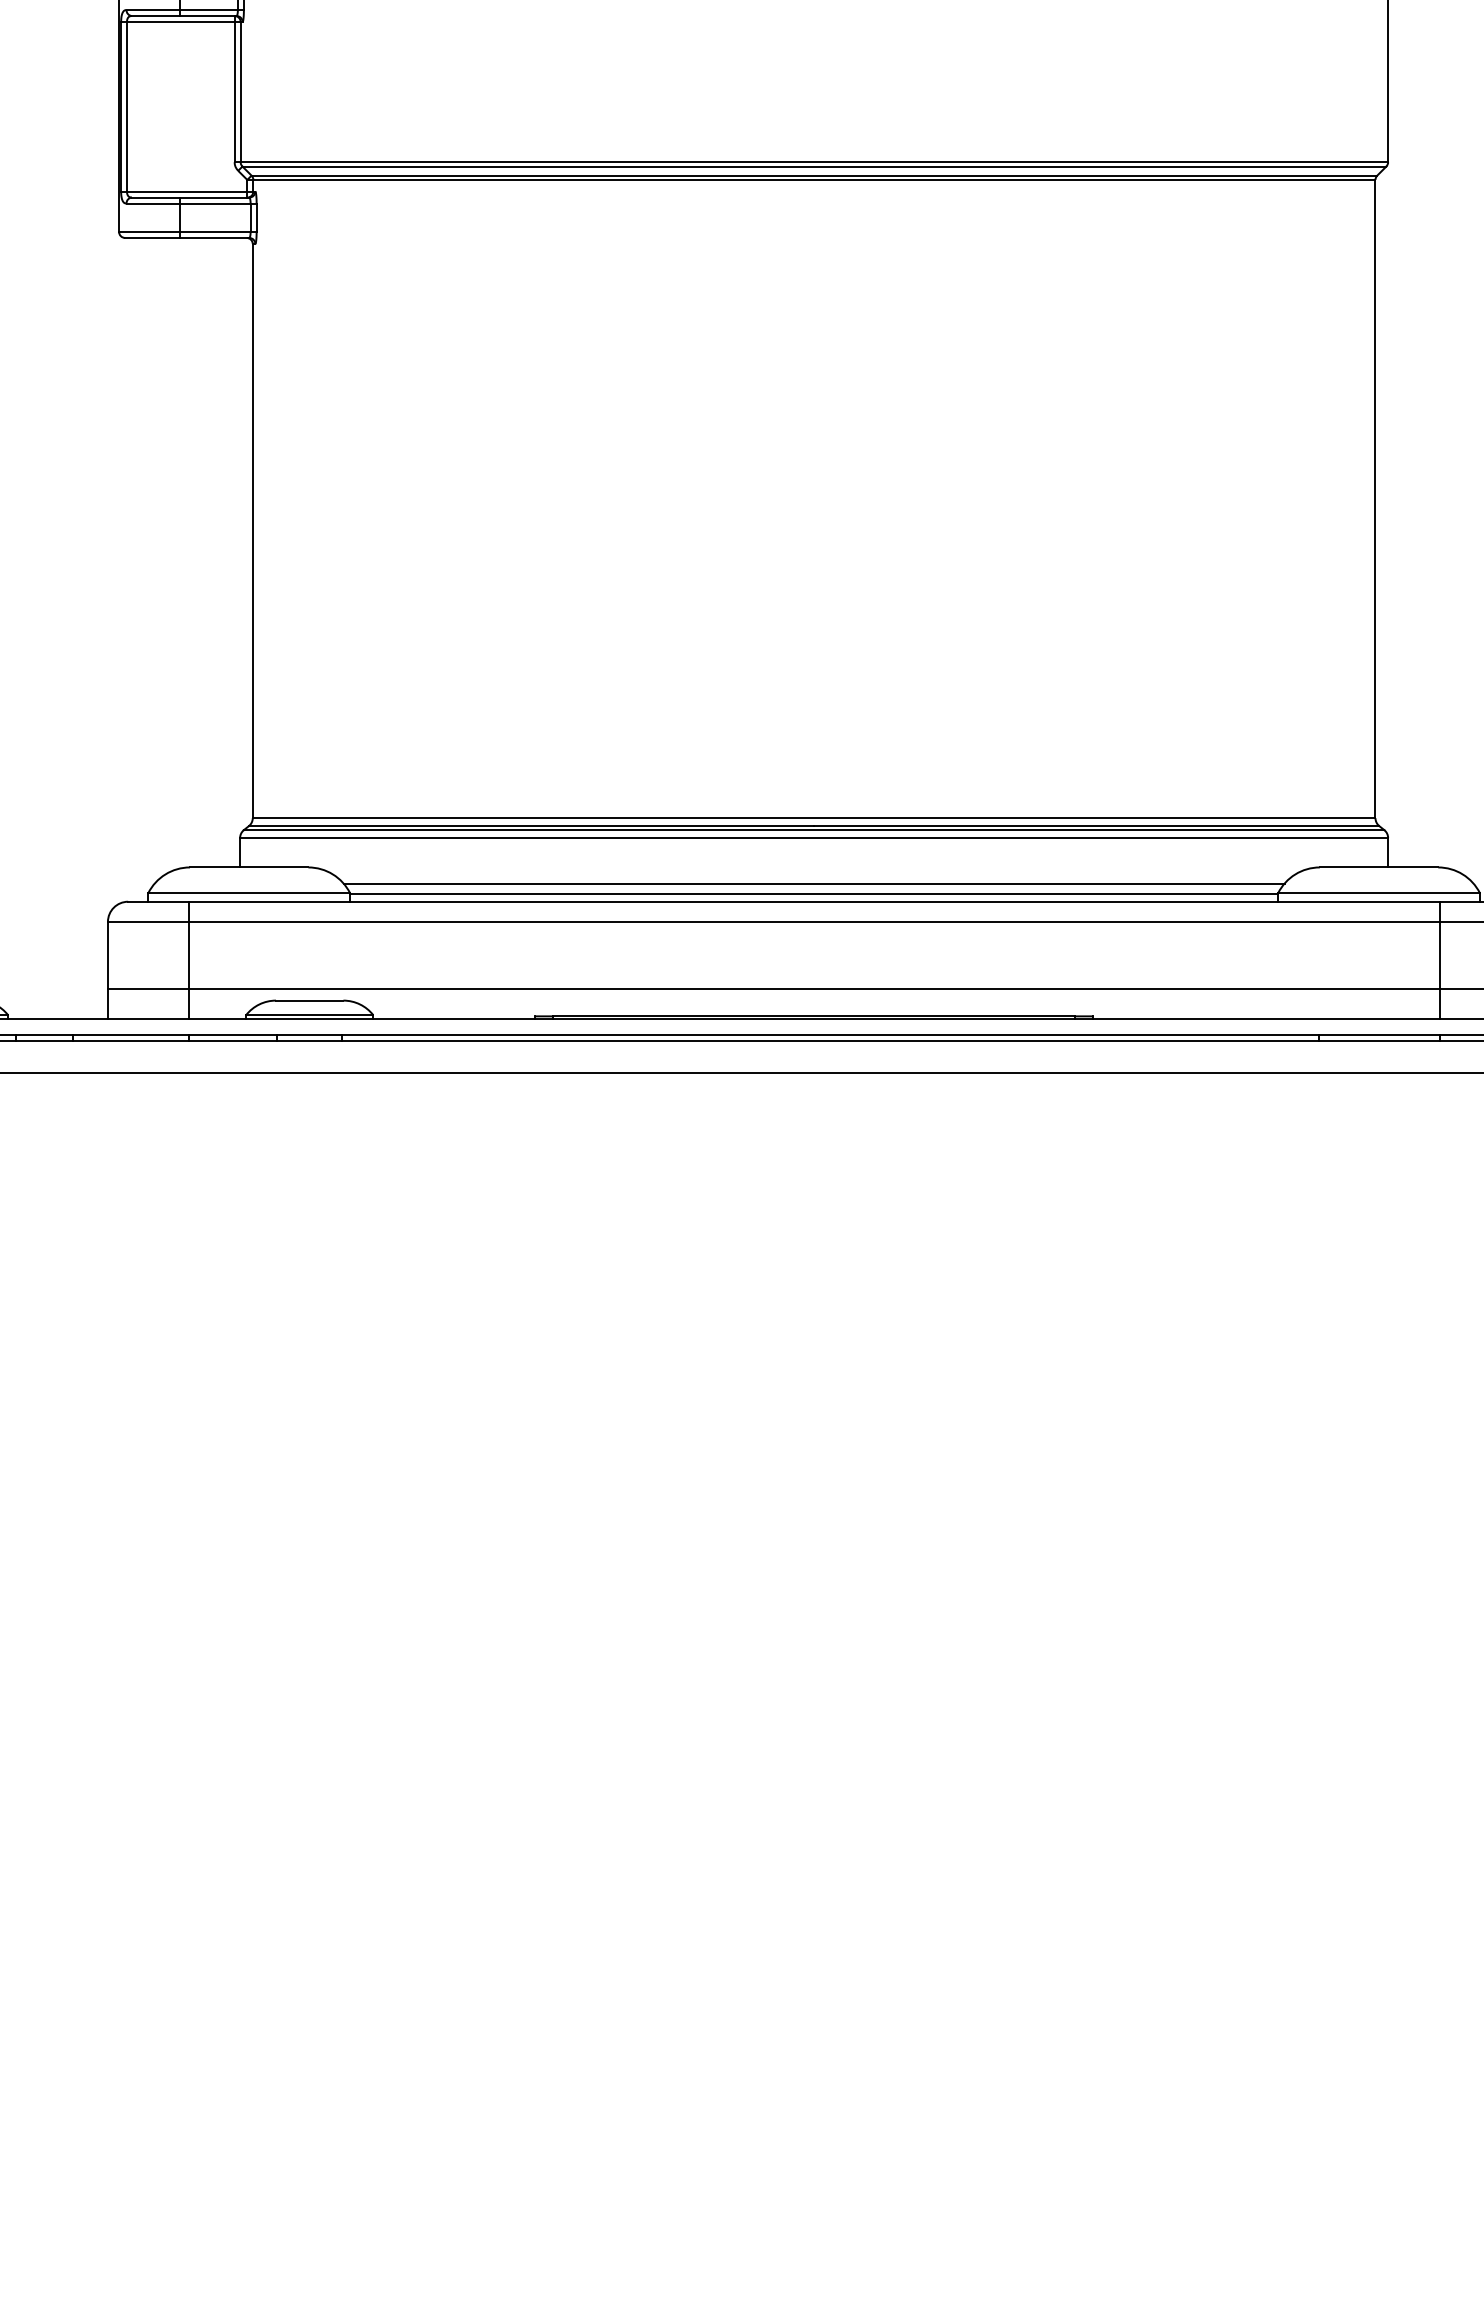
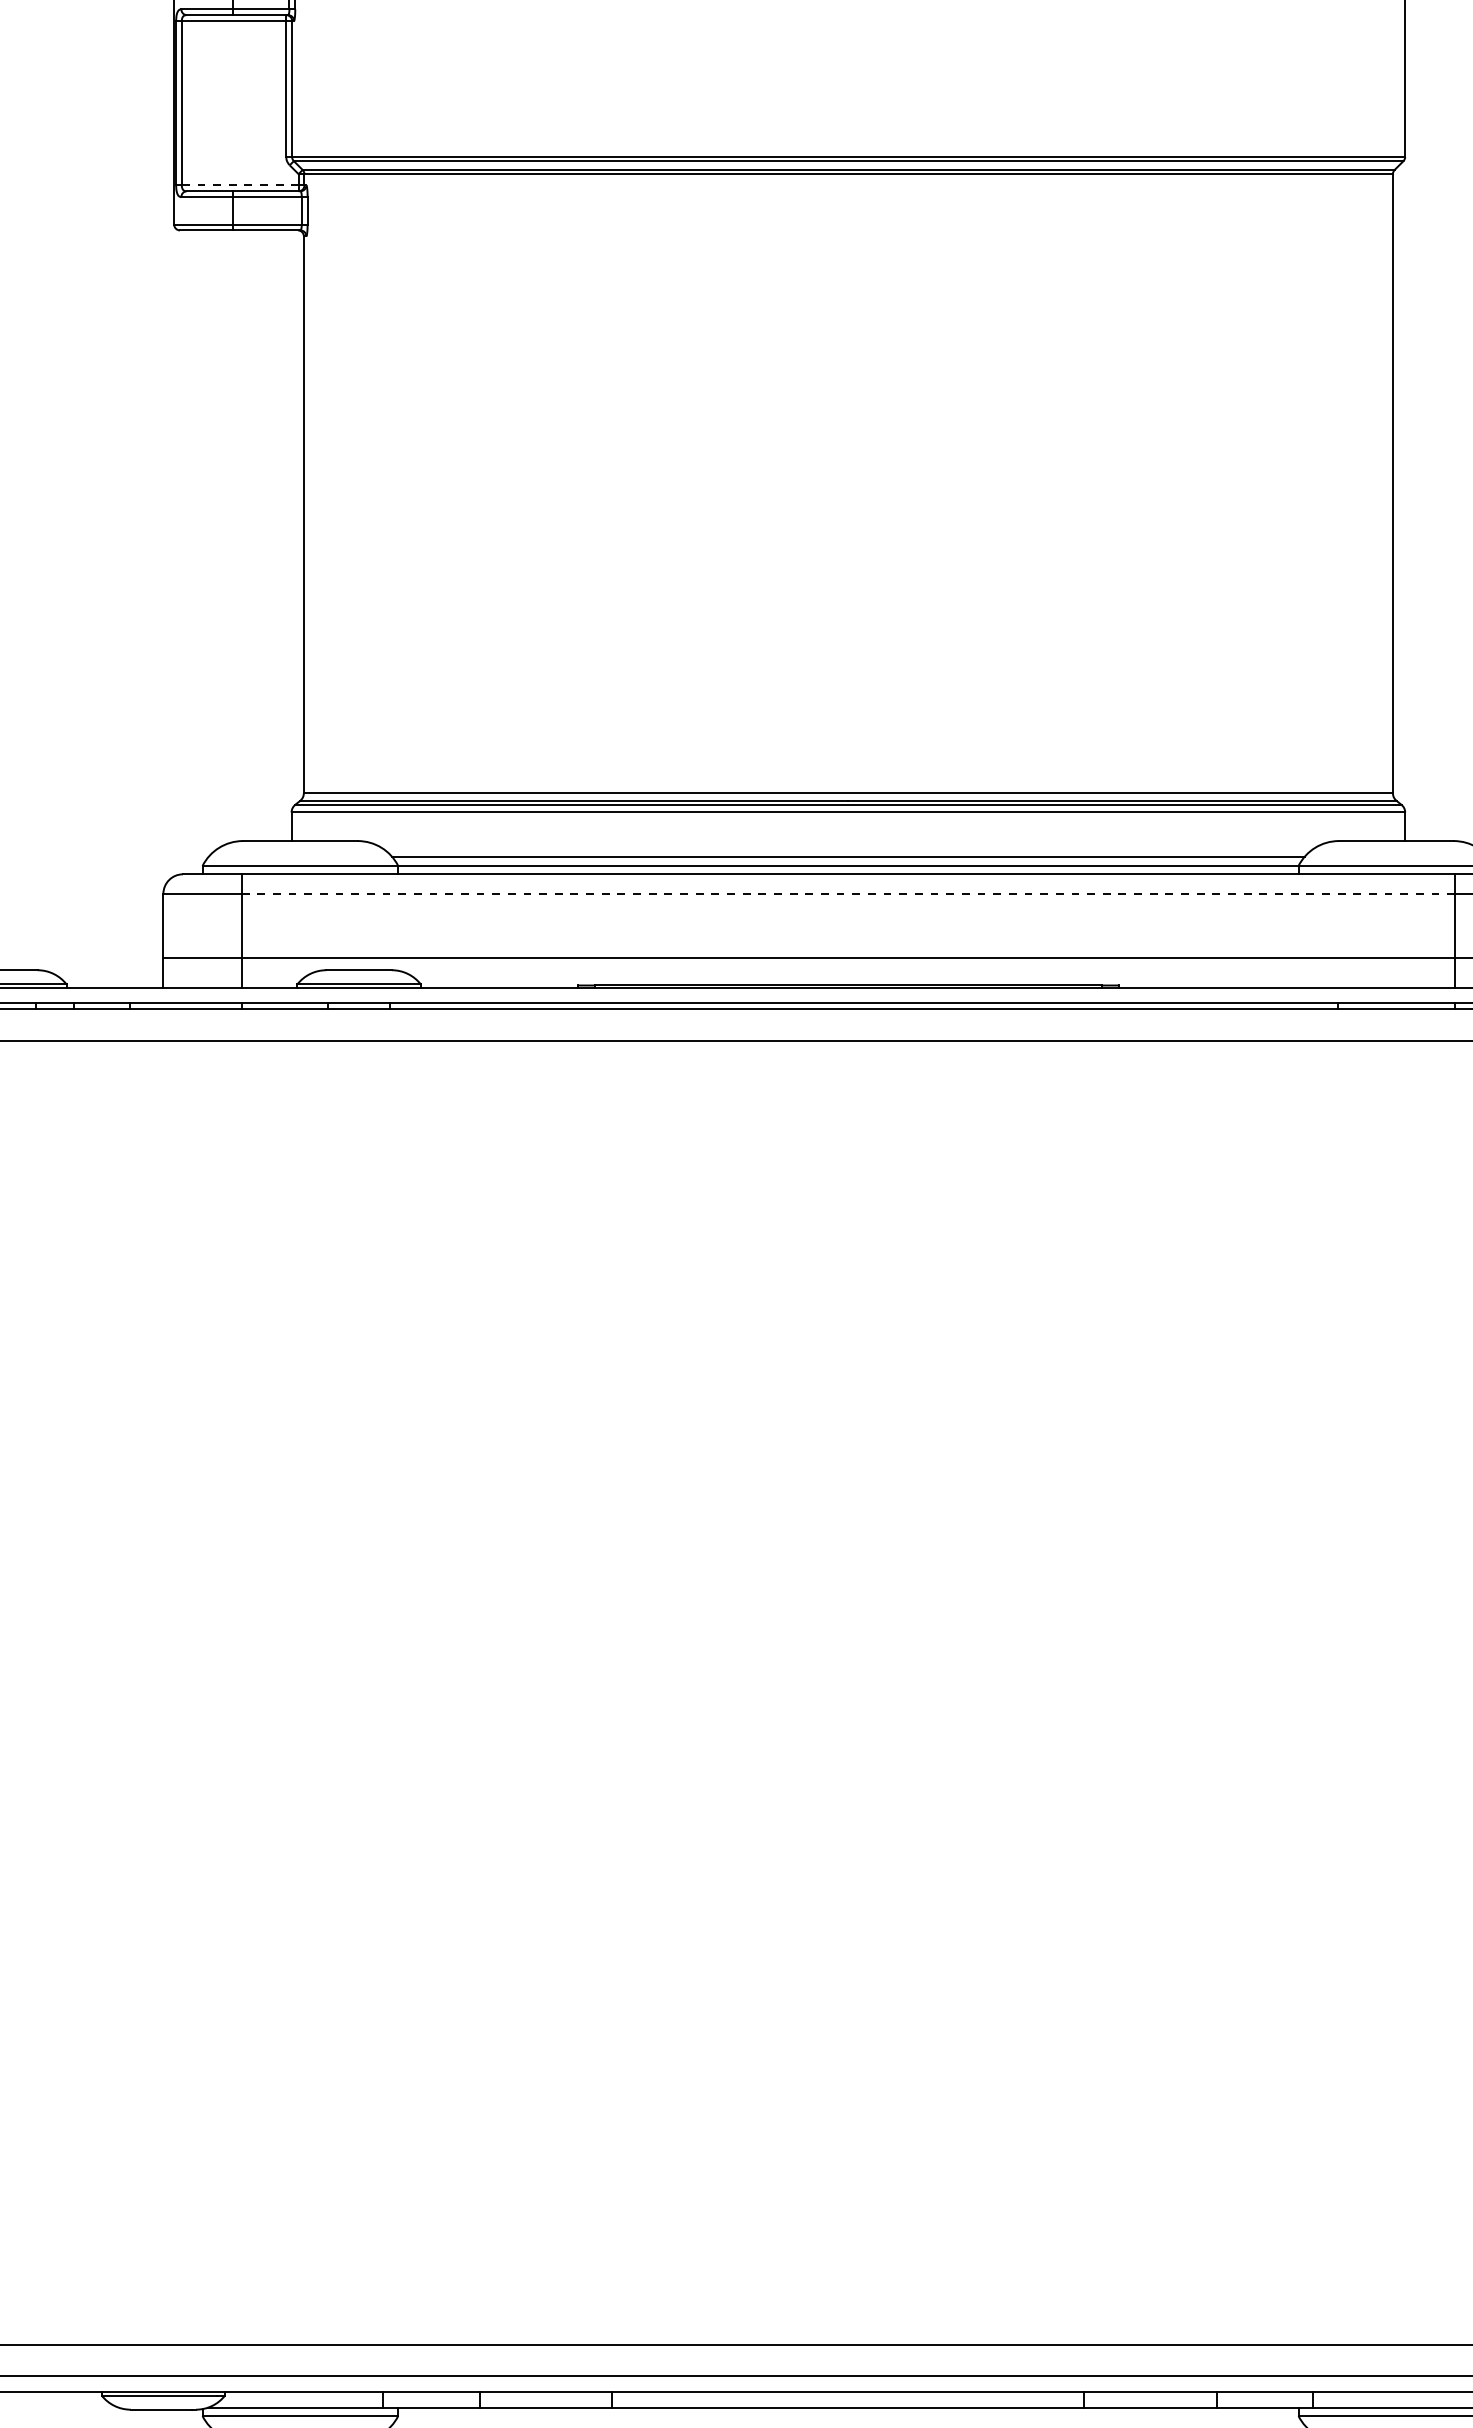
line: (187, 191) -> (240, 185), solid -> dashed
line: (814, 921) -> (848, 893), solid -> dashed

